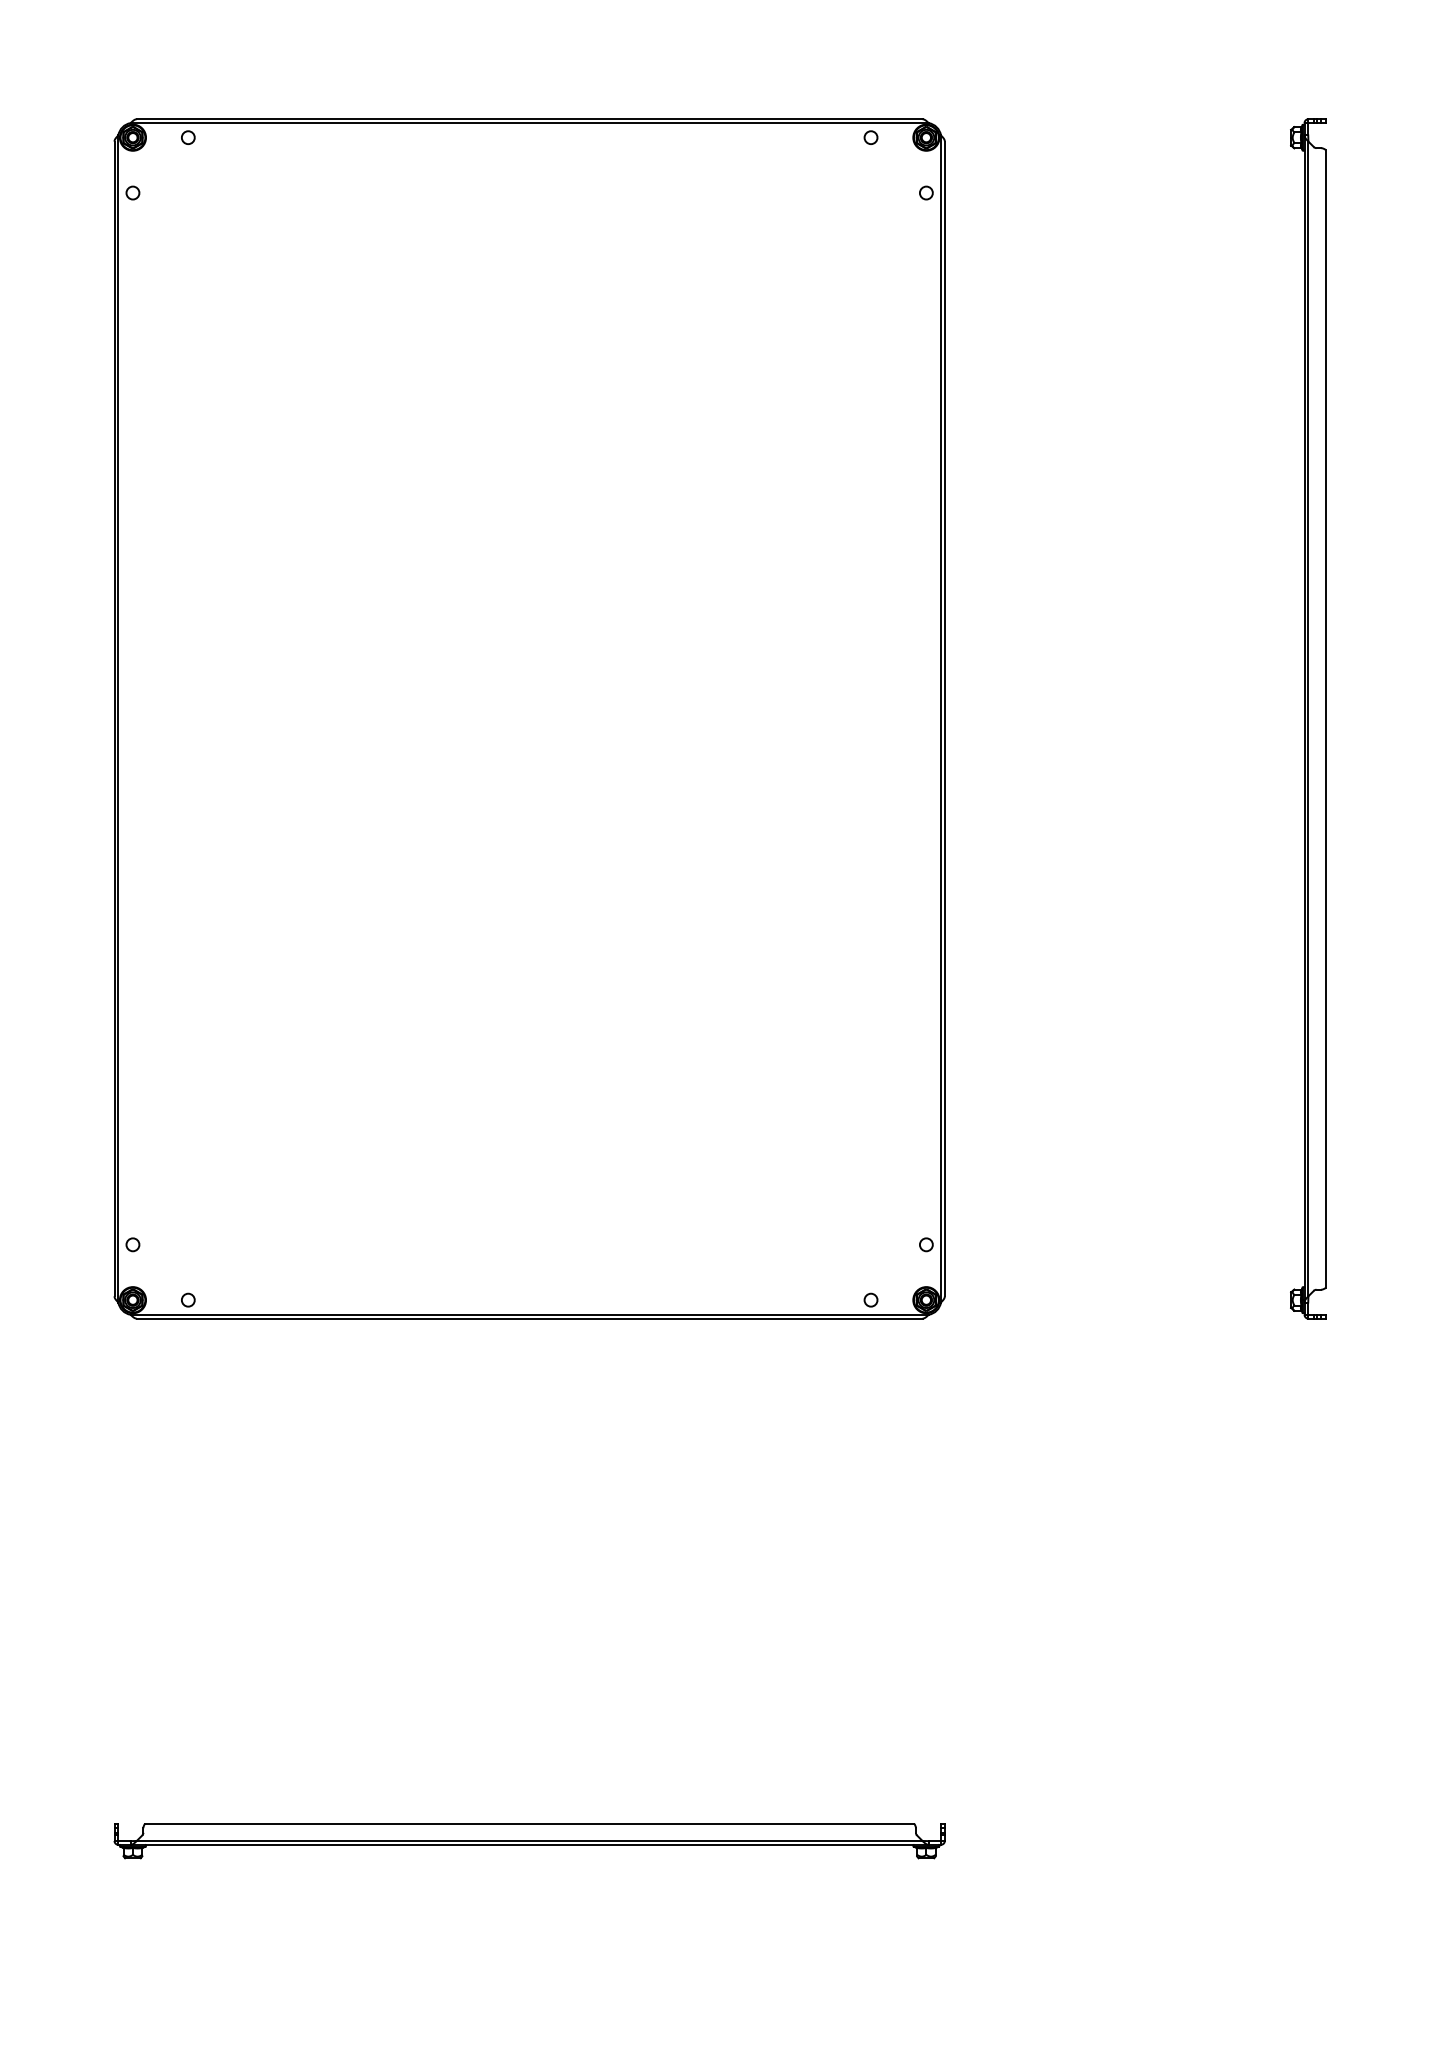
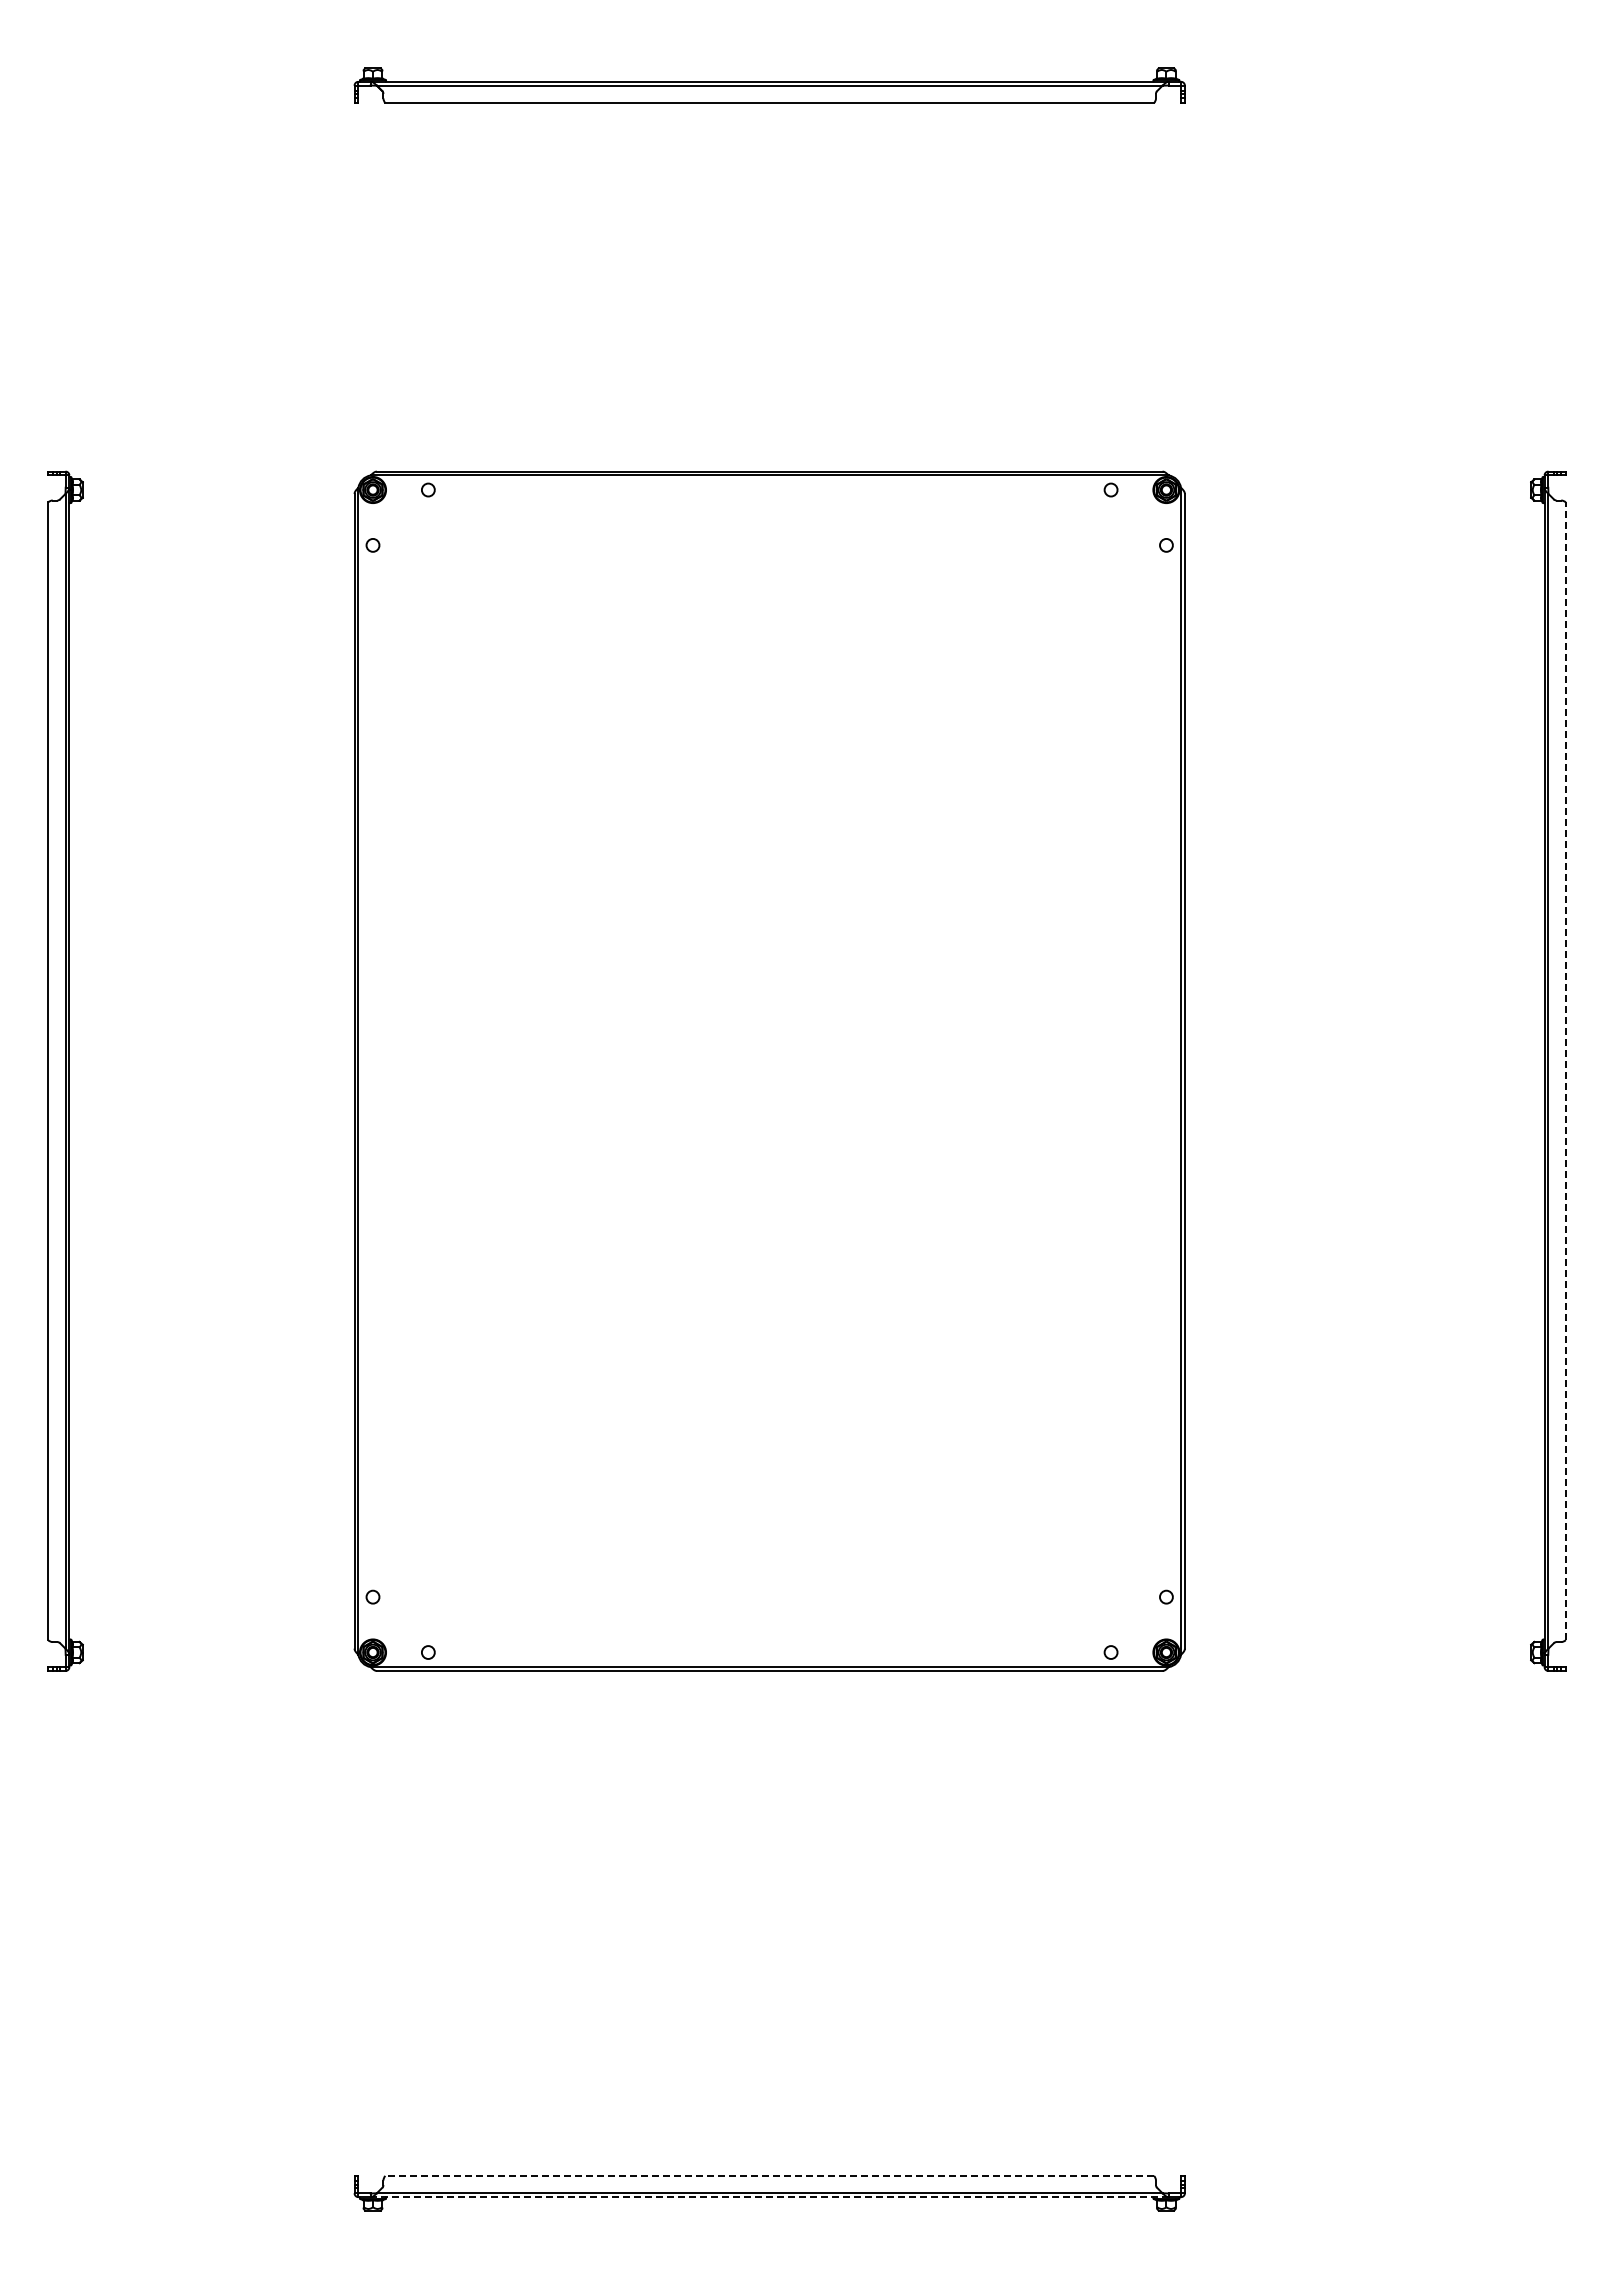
line: (1325, 719) -> (1565, 1071), solid -> dashed
line: (529, 1823) -> (769, 2175), solid -> dashed
line: (529, 1845) -> (769, 2197), solid -> dashed

